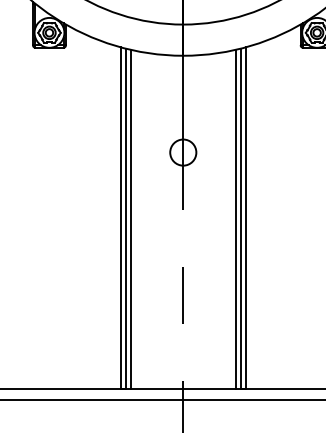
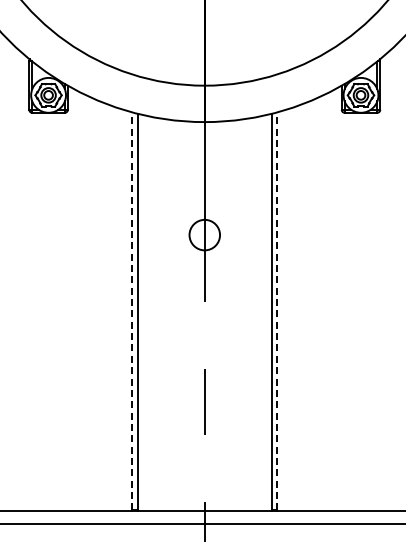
line: (121, 217) -> (132, 310), solid -> dashed
line: (245, 217) -> (277, 310), solid -> dashed
line: (130, 219) -> (143, 313), removed
line: (235, 219) -> (265, 313), removed

